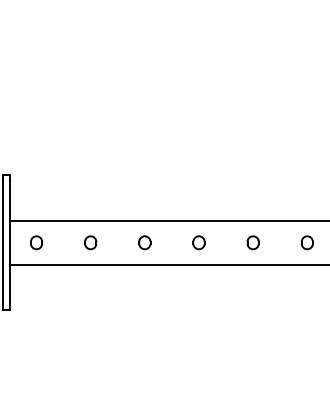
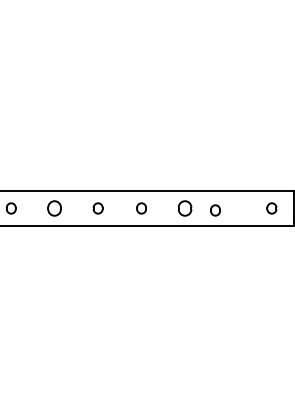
part: (90, 242) -> (54, 208), size x1.4
part: (252, 242) -> (184, 208), size x1.4
part: (307, 242) -> (215, 210), moved

